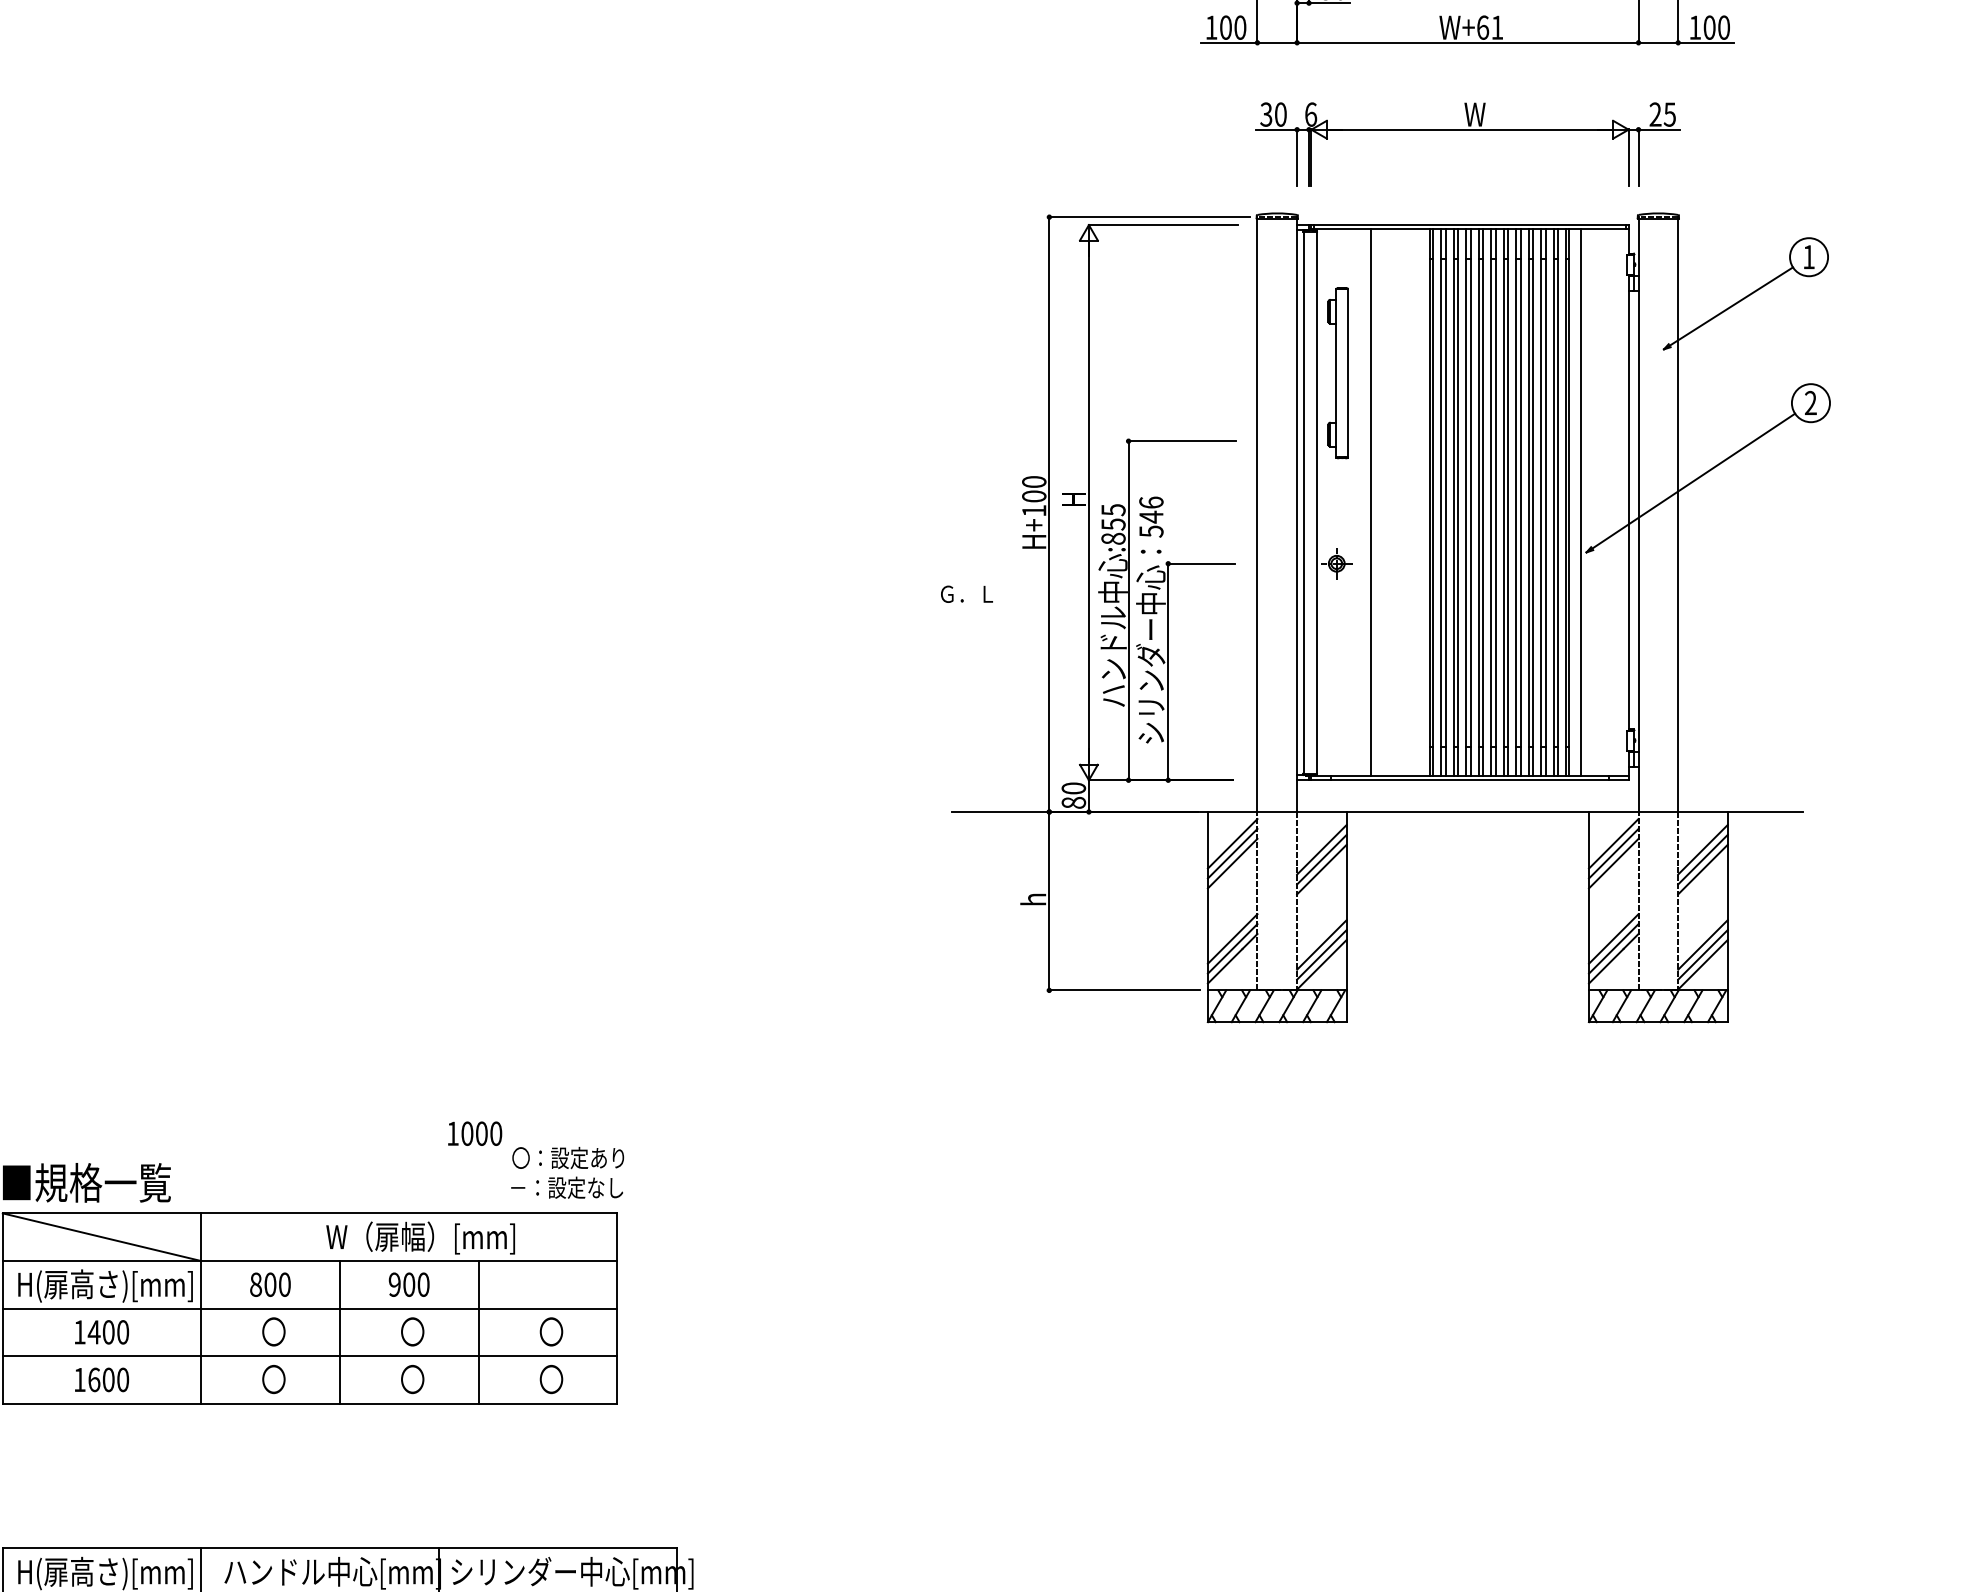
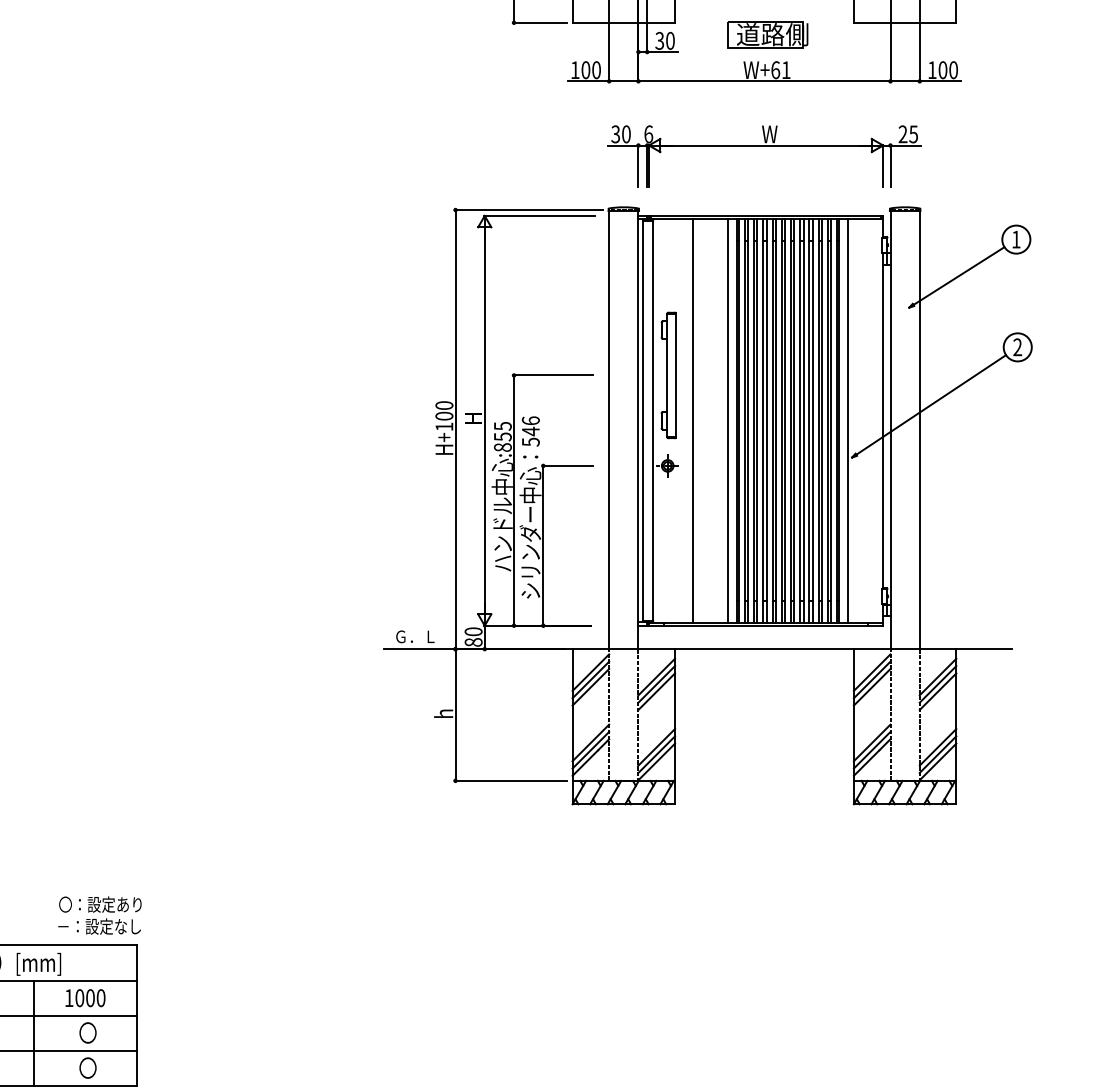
part: (1337, 373) -> (668, 375), moved
line: (1418, 502) -> (728, 420), added
text: (966, 593) -> (415, 636), moved
text: (475, 1133) -> (85, 997), moved

